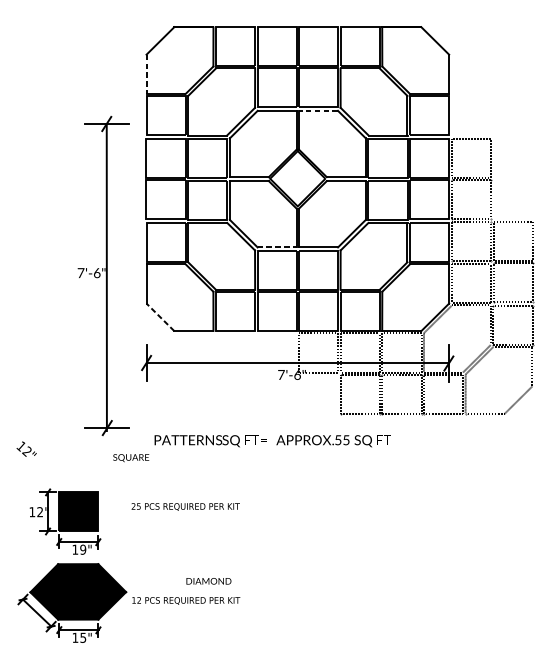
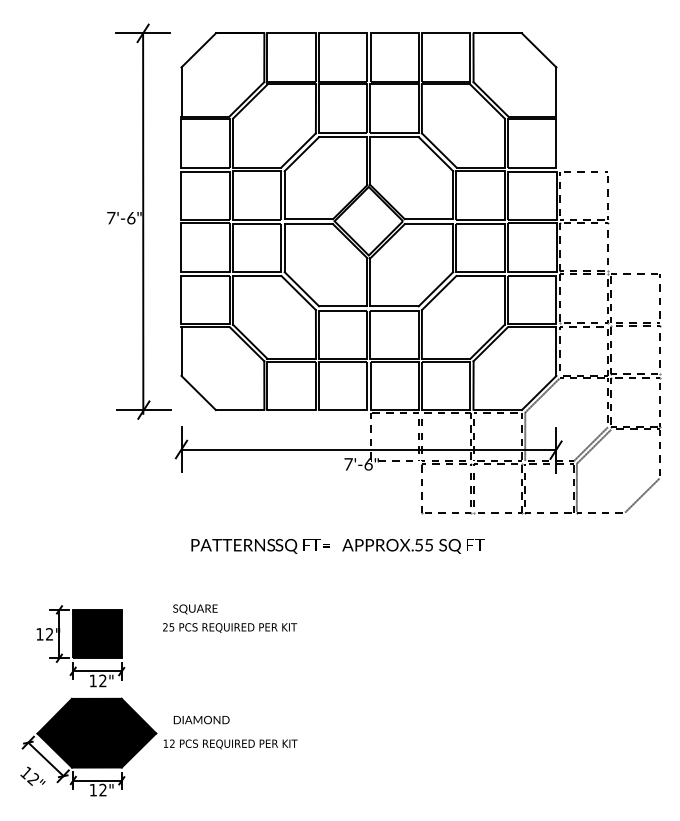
line: (146, 74) -> (181, 92), dashed -> solid
line: (318, 111) -> (394, 137), dashed -> solid
line: (277, 247) -> (343, 306), dashed -> solid
part: (103, 275) -> (139, 221), moved
line: (160, 316) -> (198, 392), dashed -> solid
text: (26, 448) -> (32, 775), moved
text: (131, 458) -> (195, 609), moved
text: (82, 549) -> (102, 680), 19" -> 12"
text: (208, 580) -> (201, 719), moved
text: (82, 637) -> (102, 789), 15" -> 12"

